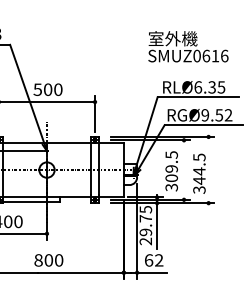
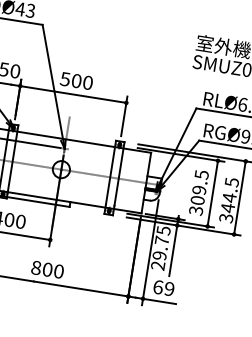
line: (184, 169) -> (213, 193), added
line: (208, 169) -> (239, 197), added
text: (159, 260) -> (169, 289), 62 -> 69

